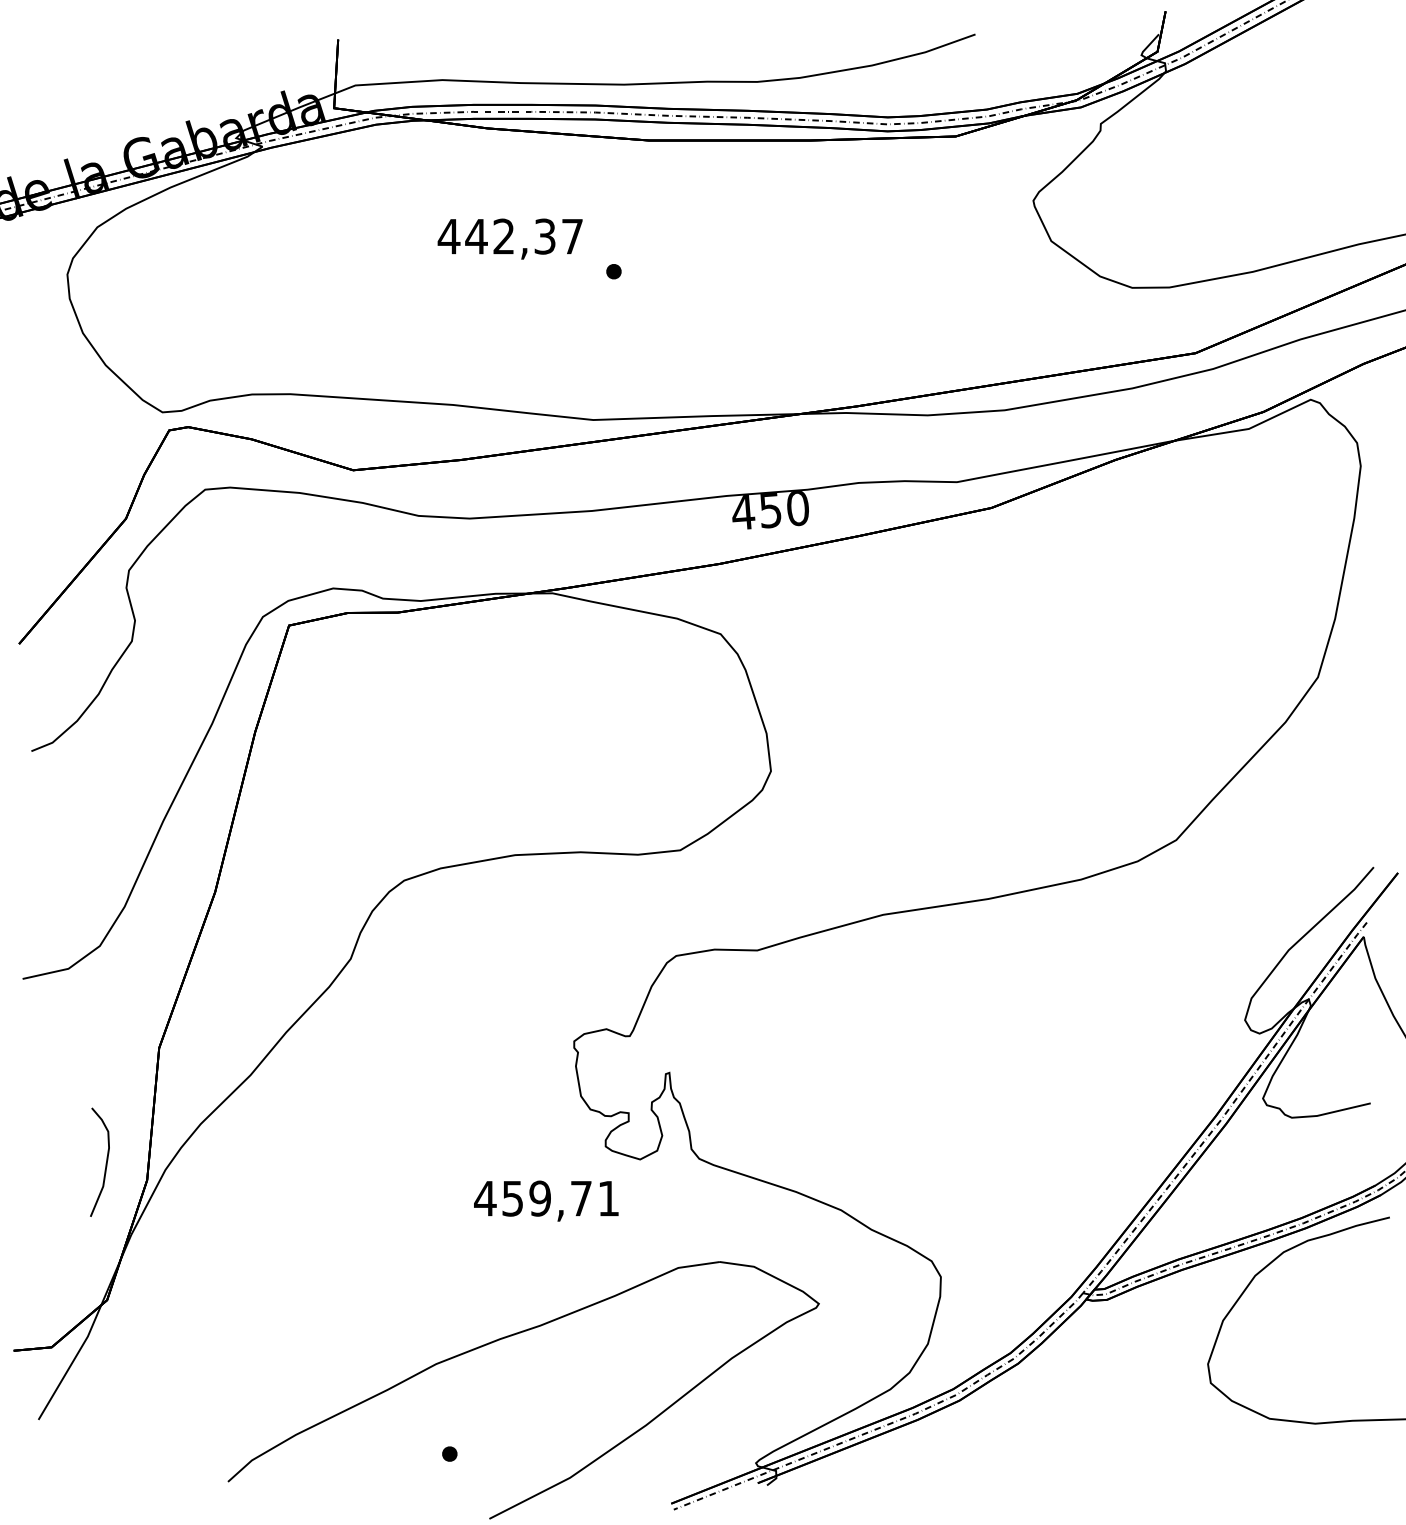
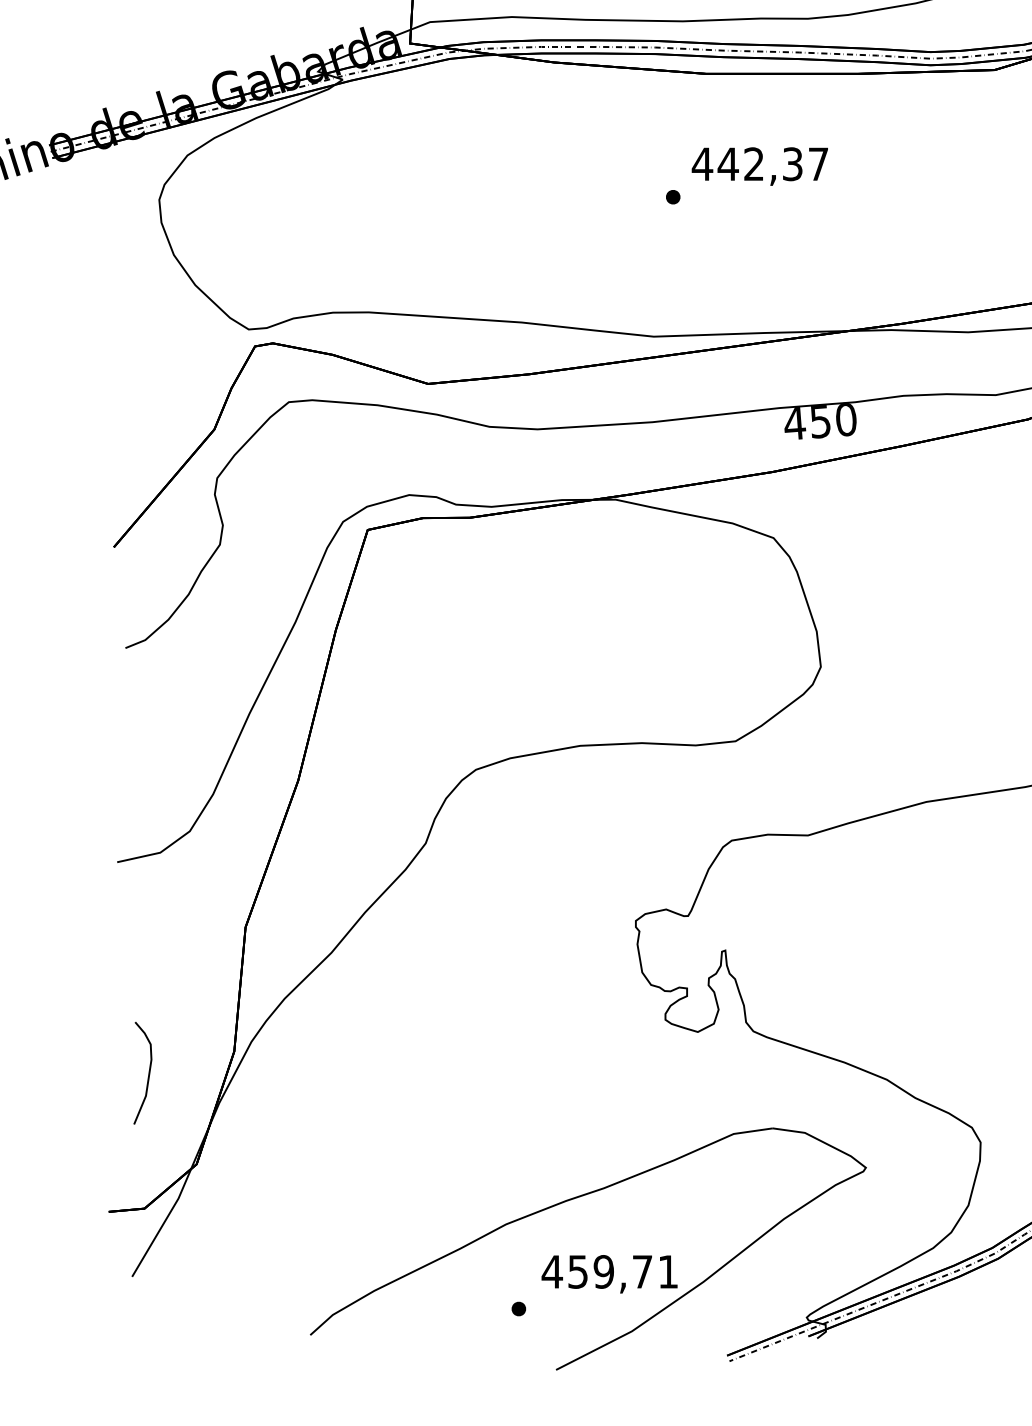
text: (509, 238) -> (759, 165), moved
curve: (105, 1163) -> (148, 1074), moved
text: (546, 1200) -> (609, 1273), moved

